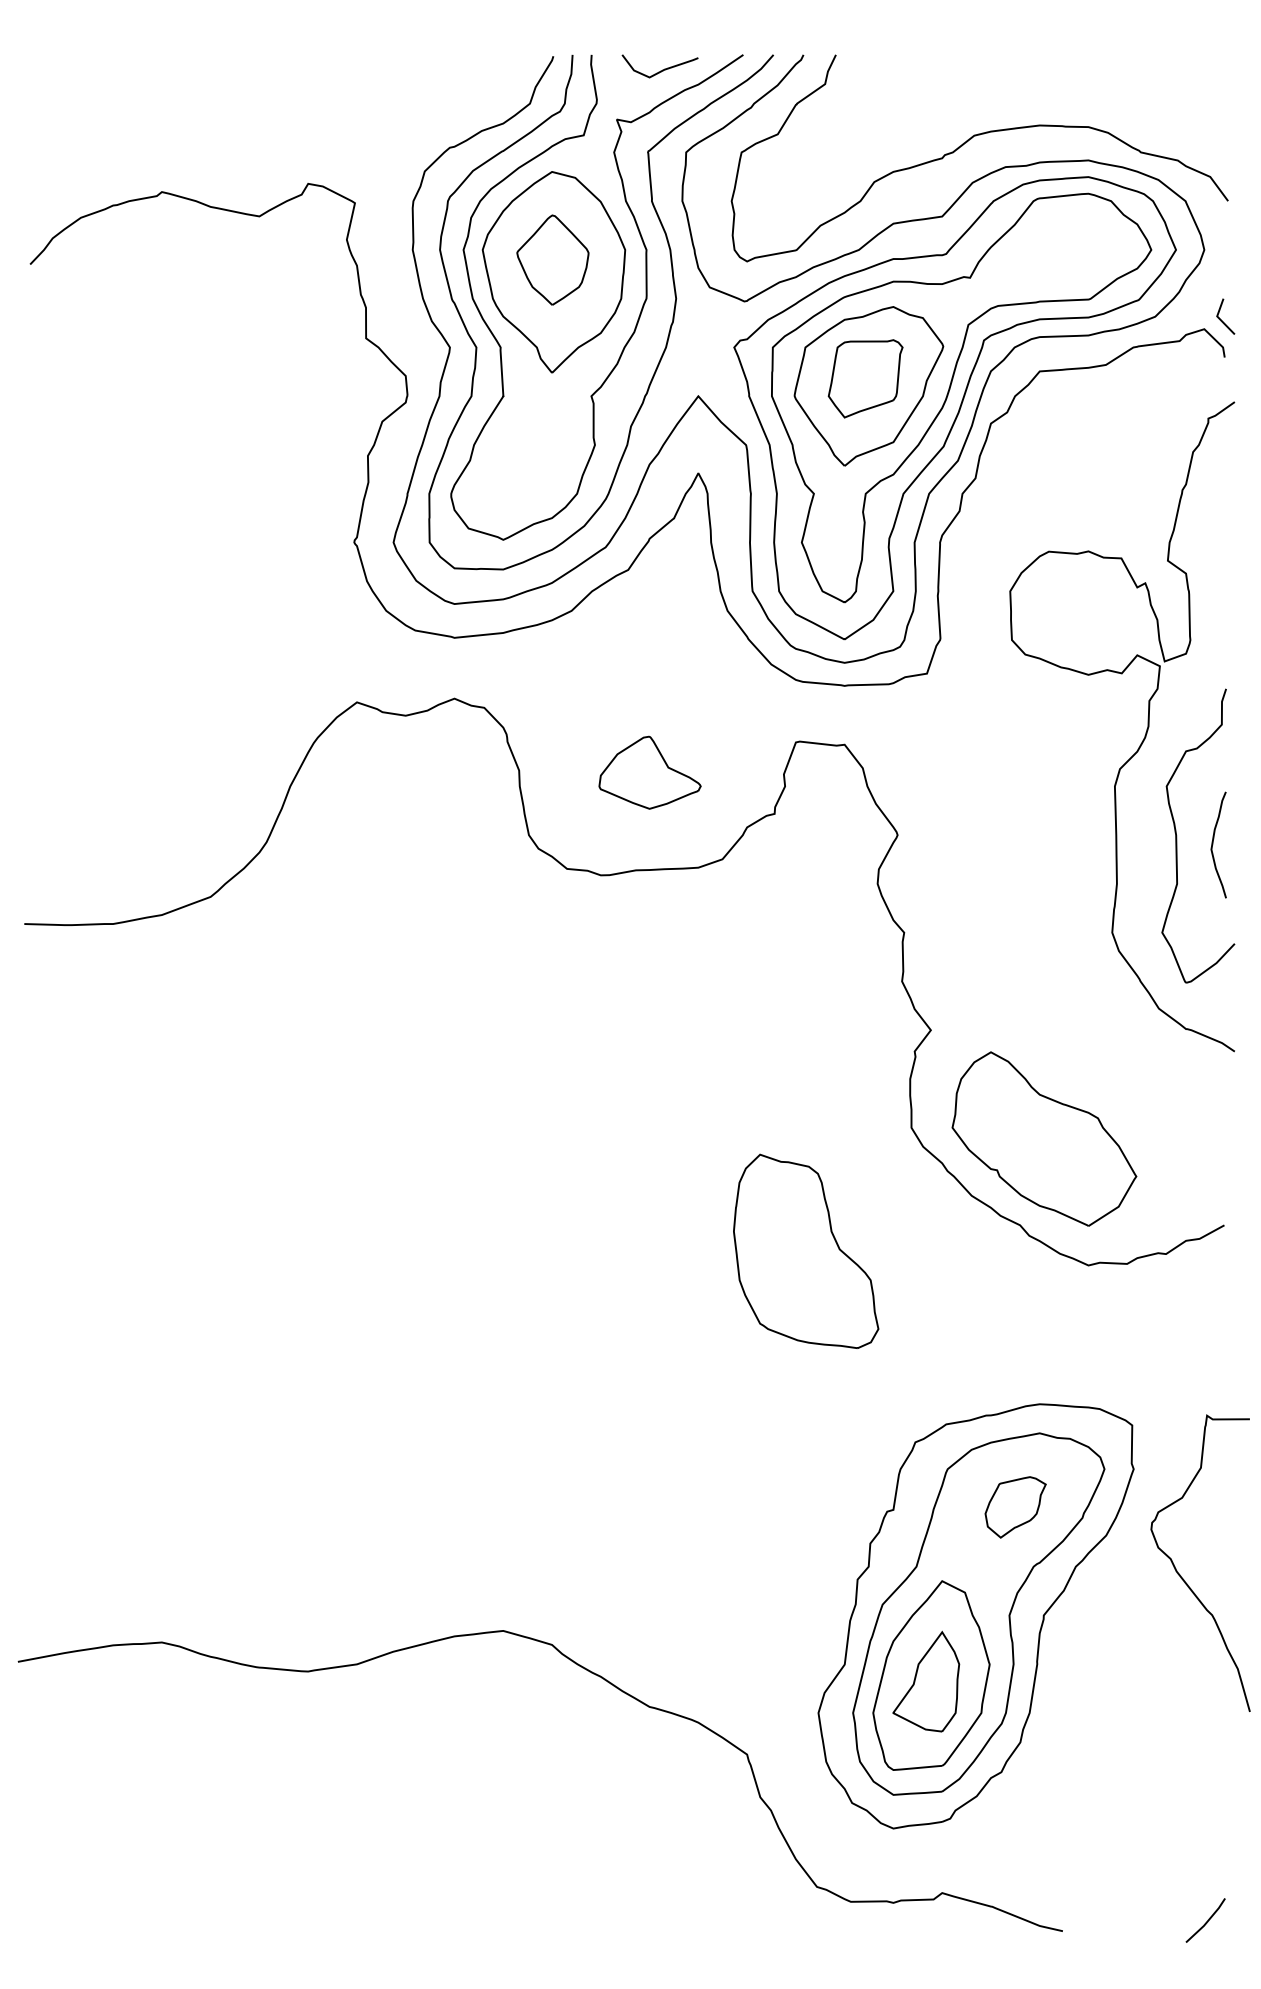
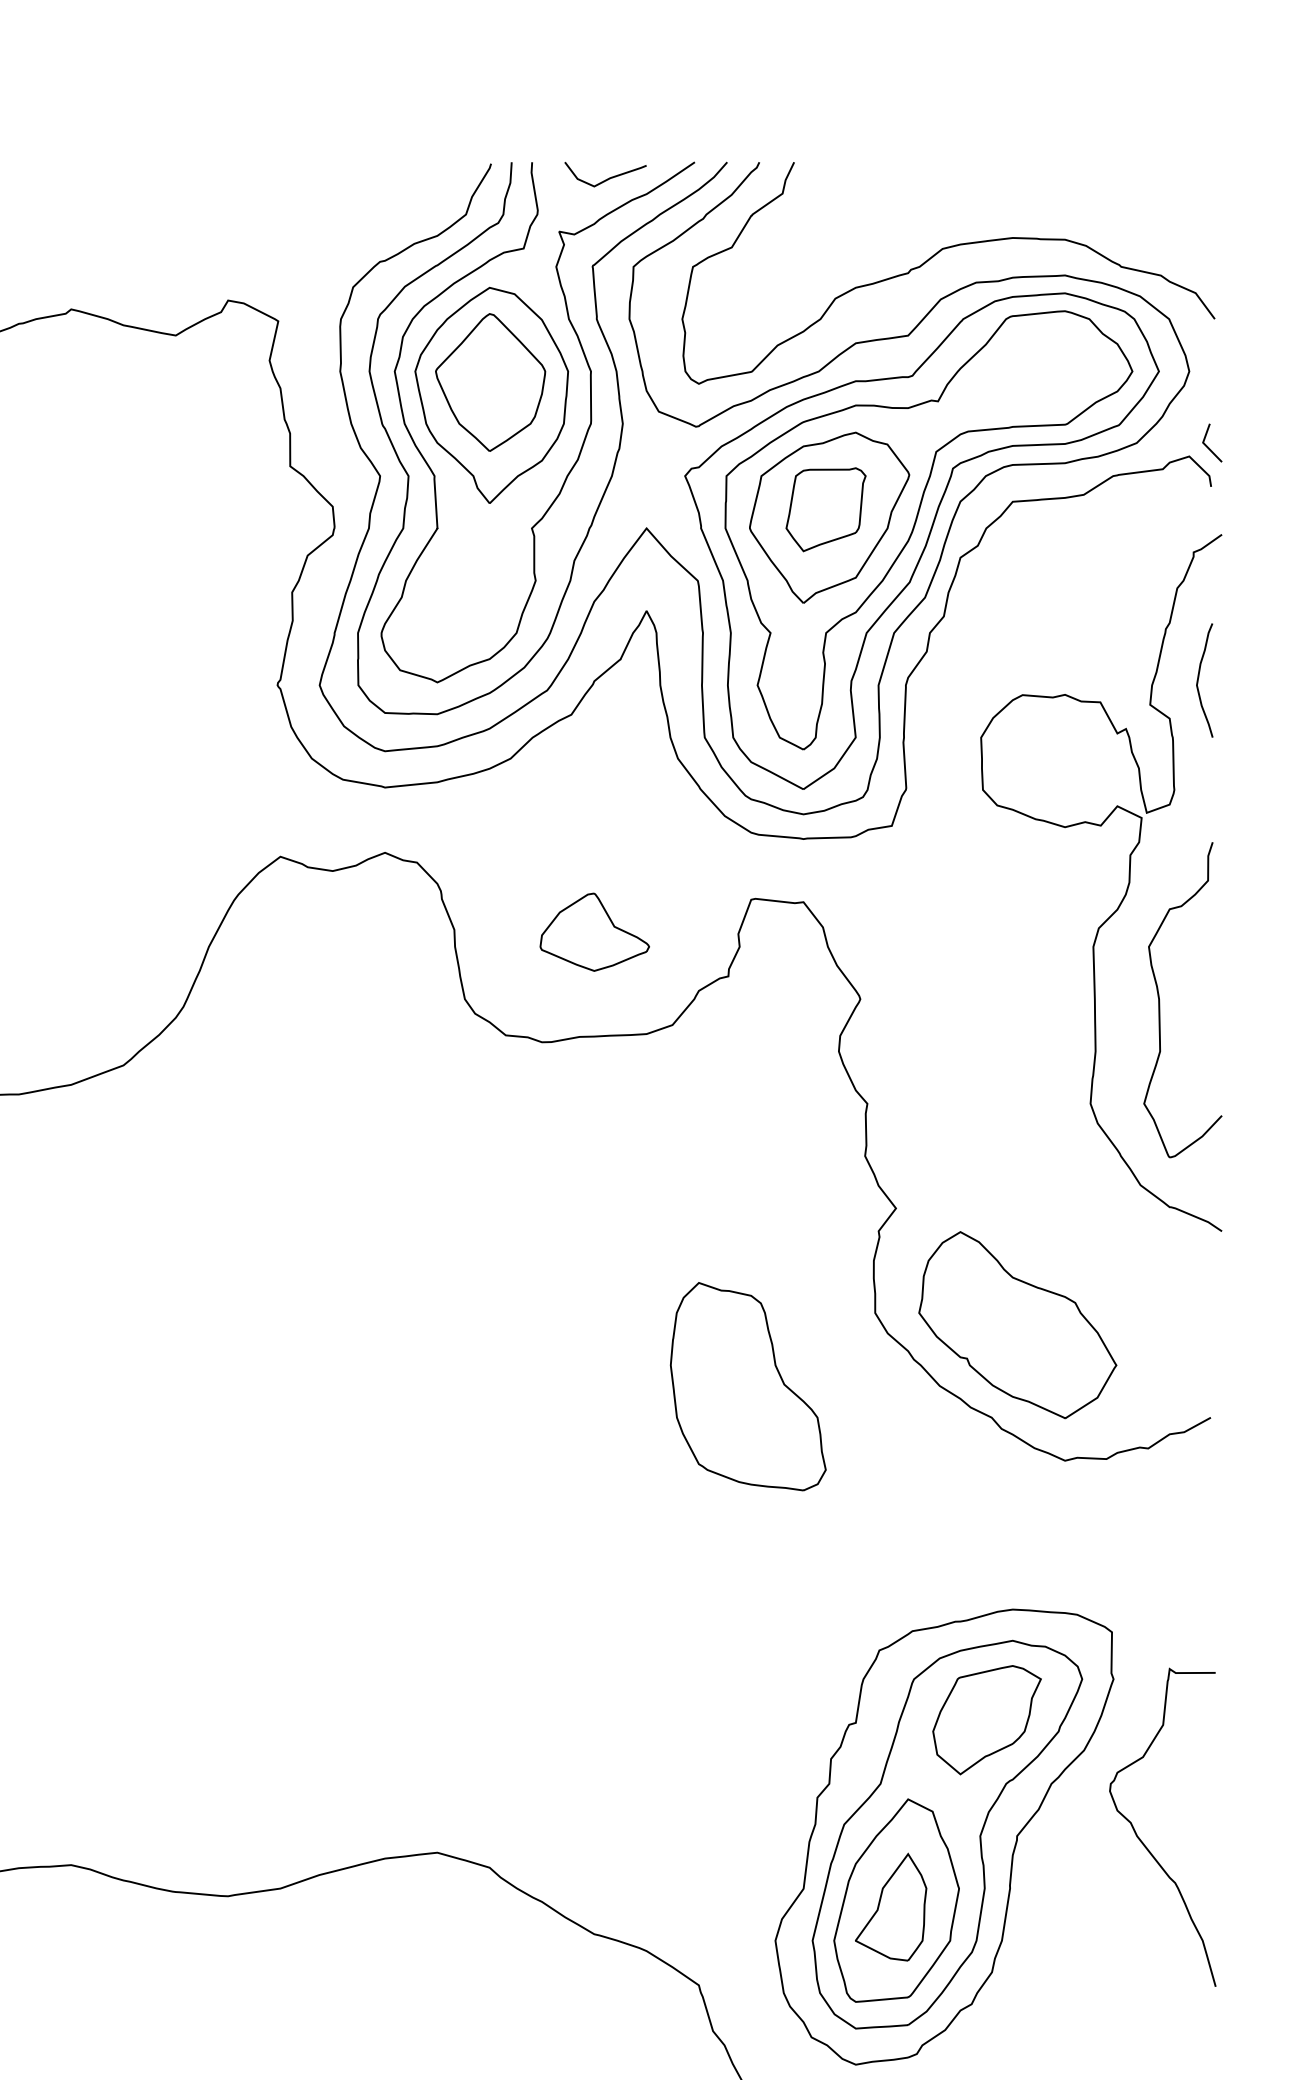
part: (552, 259) -> (490, 381), size x1.43
curve: (1213, 844) -> (1199, 679), moved
part: (806, 1250) -> (748, 1385), moved
part: (1015, 1507) -> (986, 1720), size x1.67
curve: (1180, 1574) -> (1141, 1839), moved

